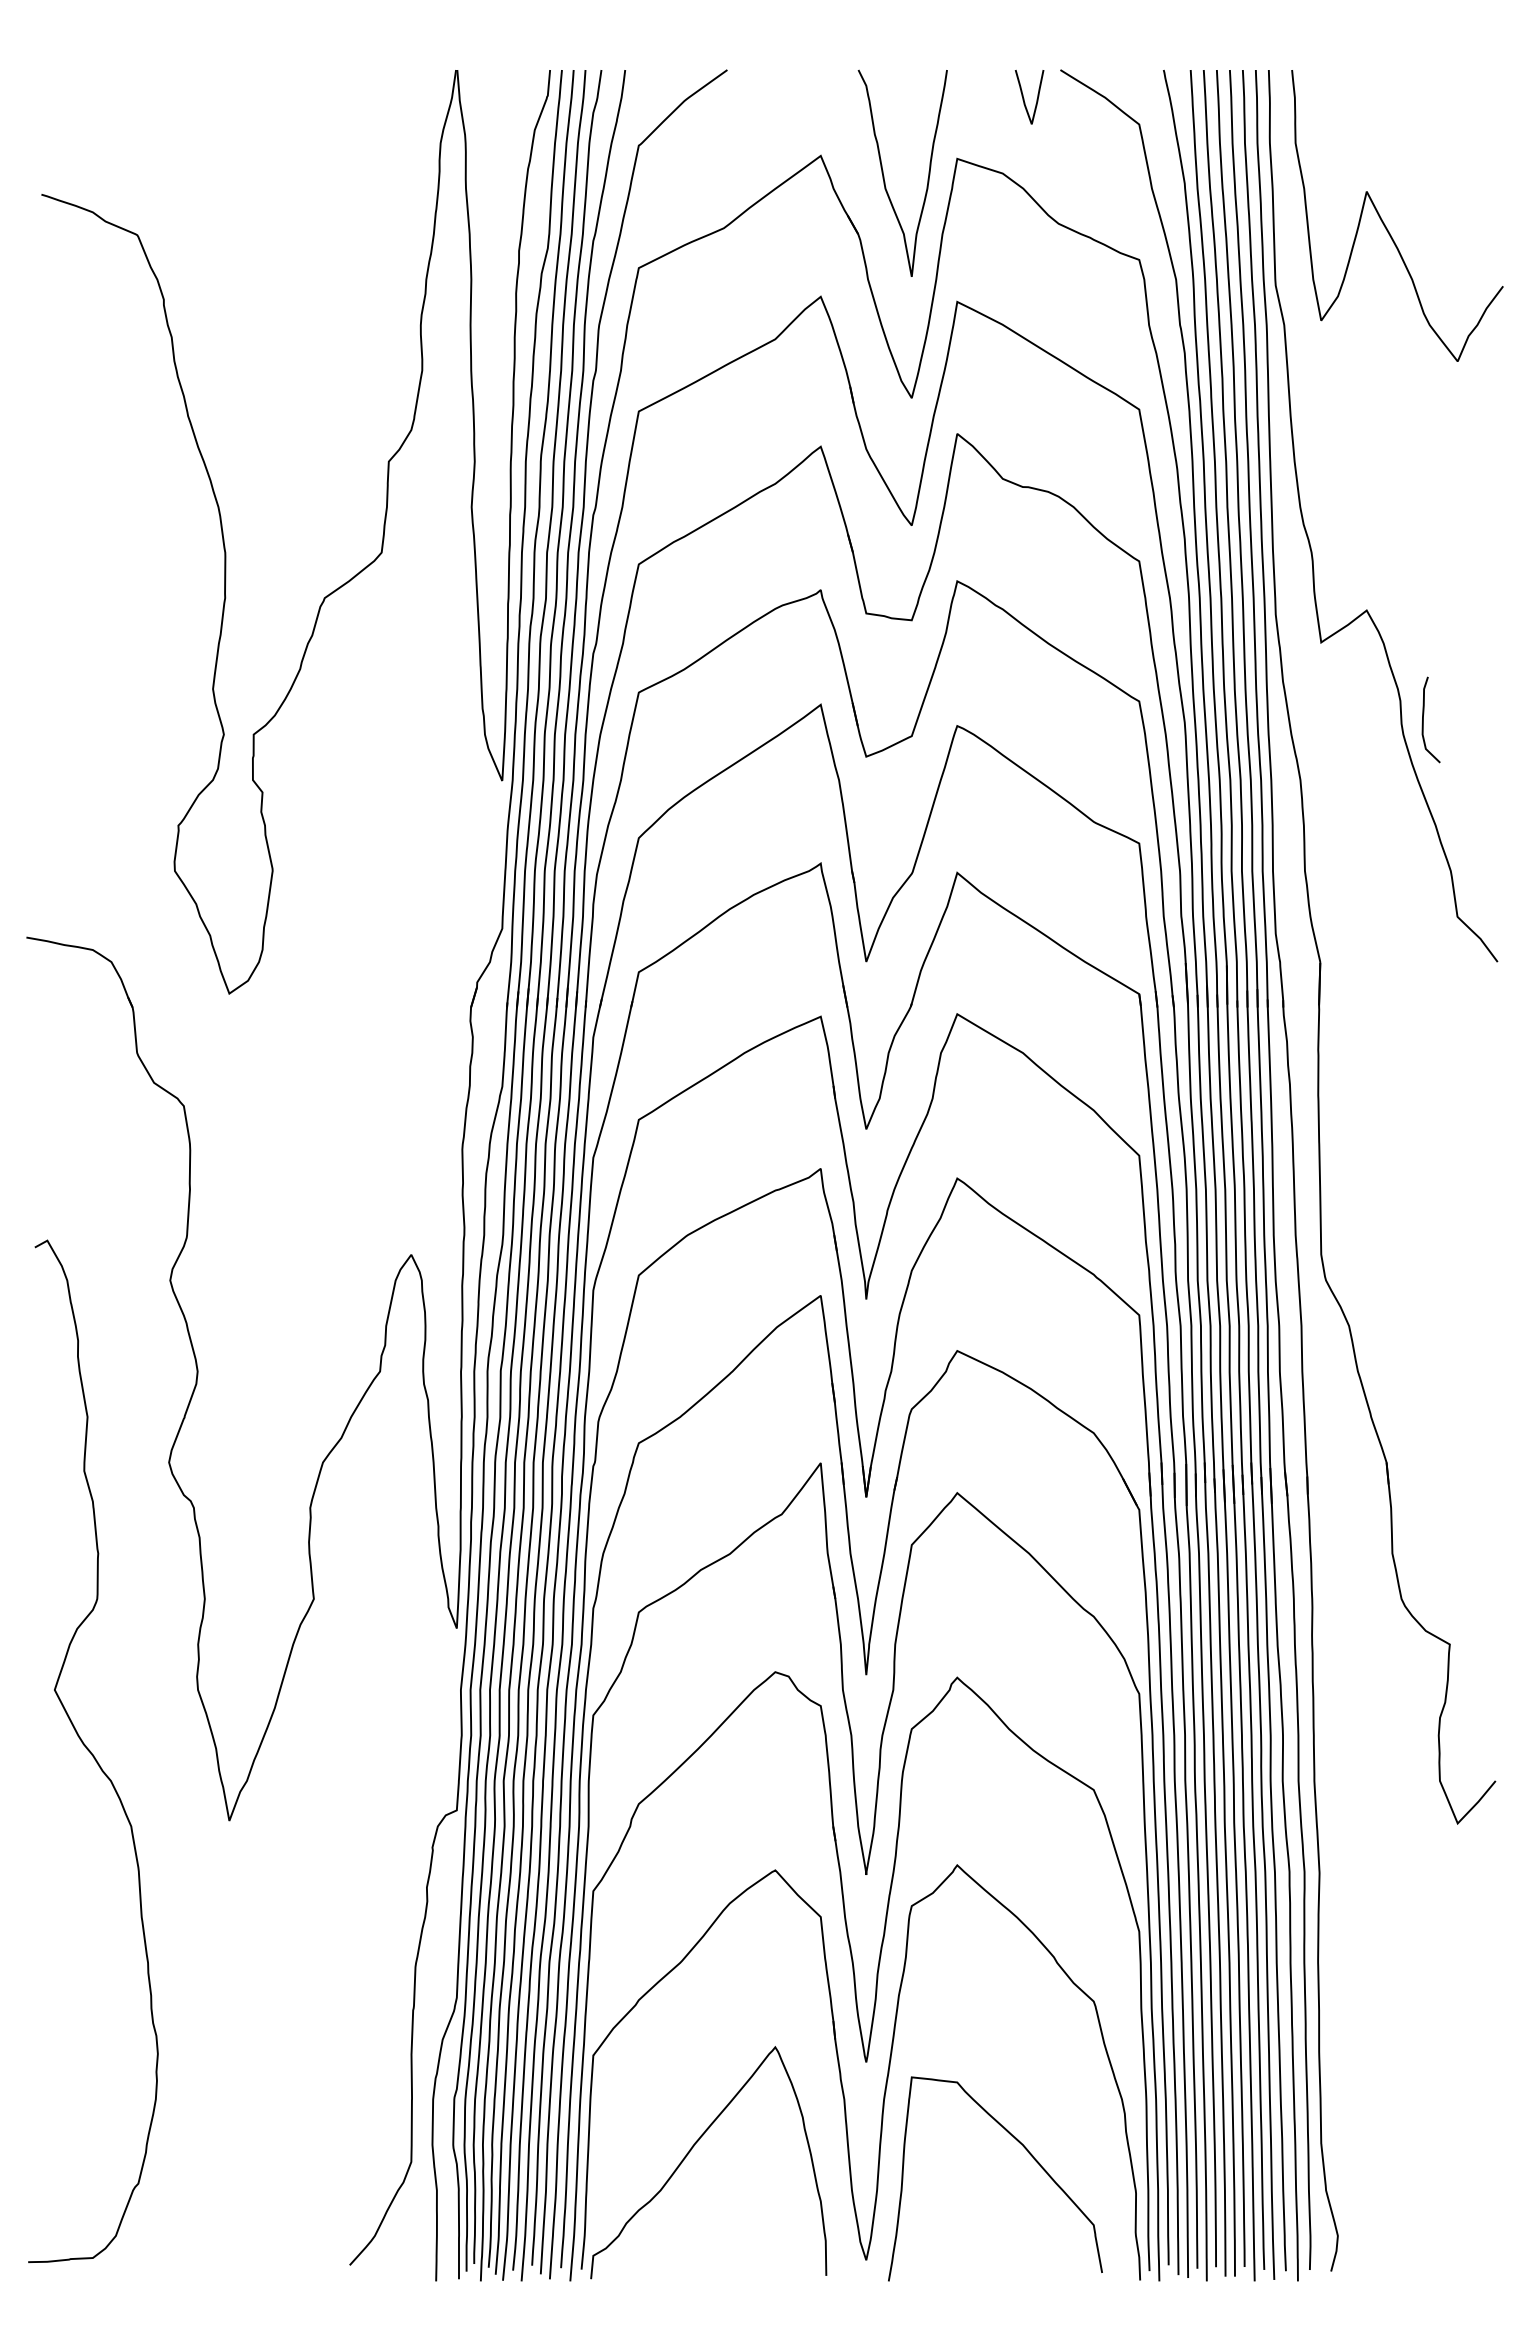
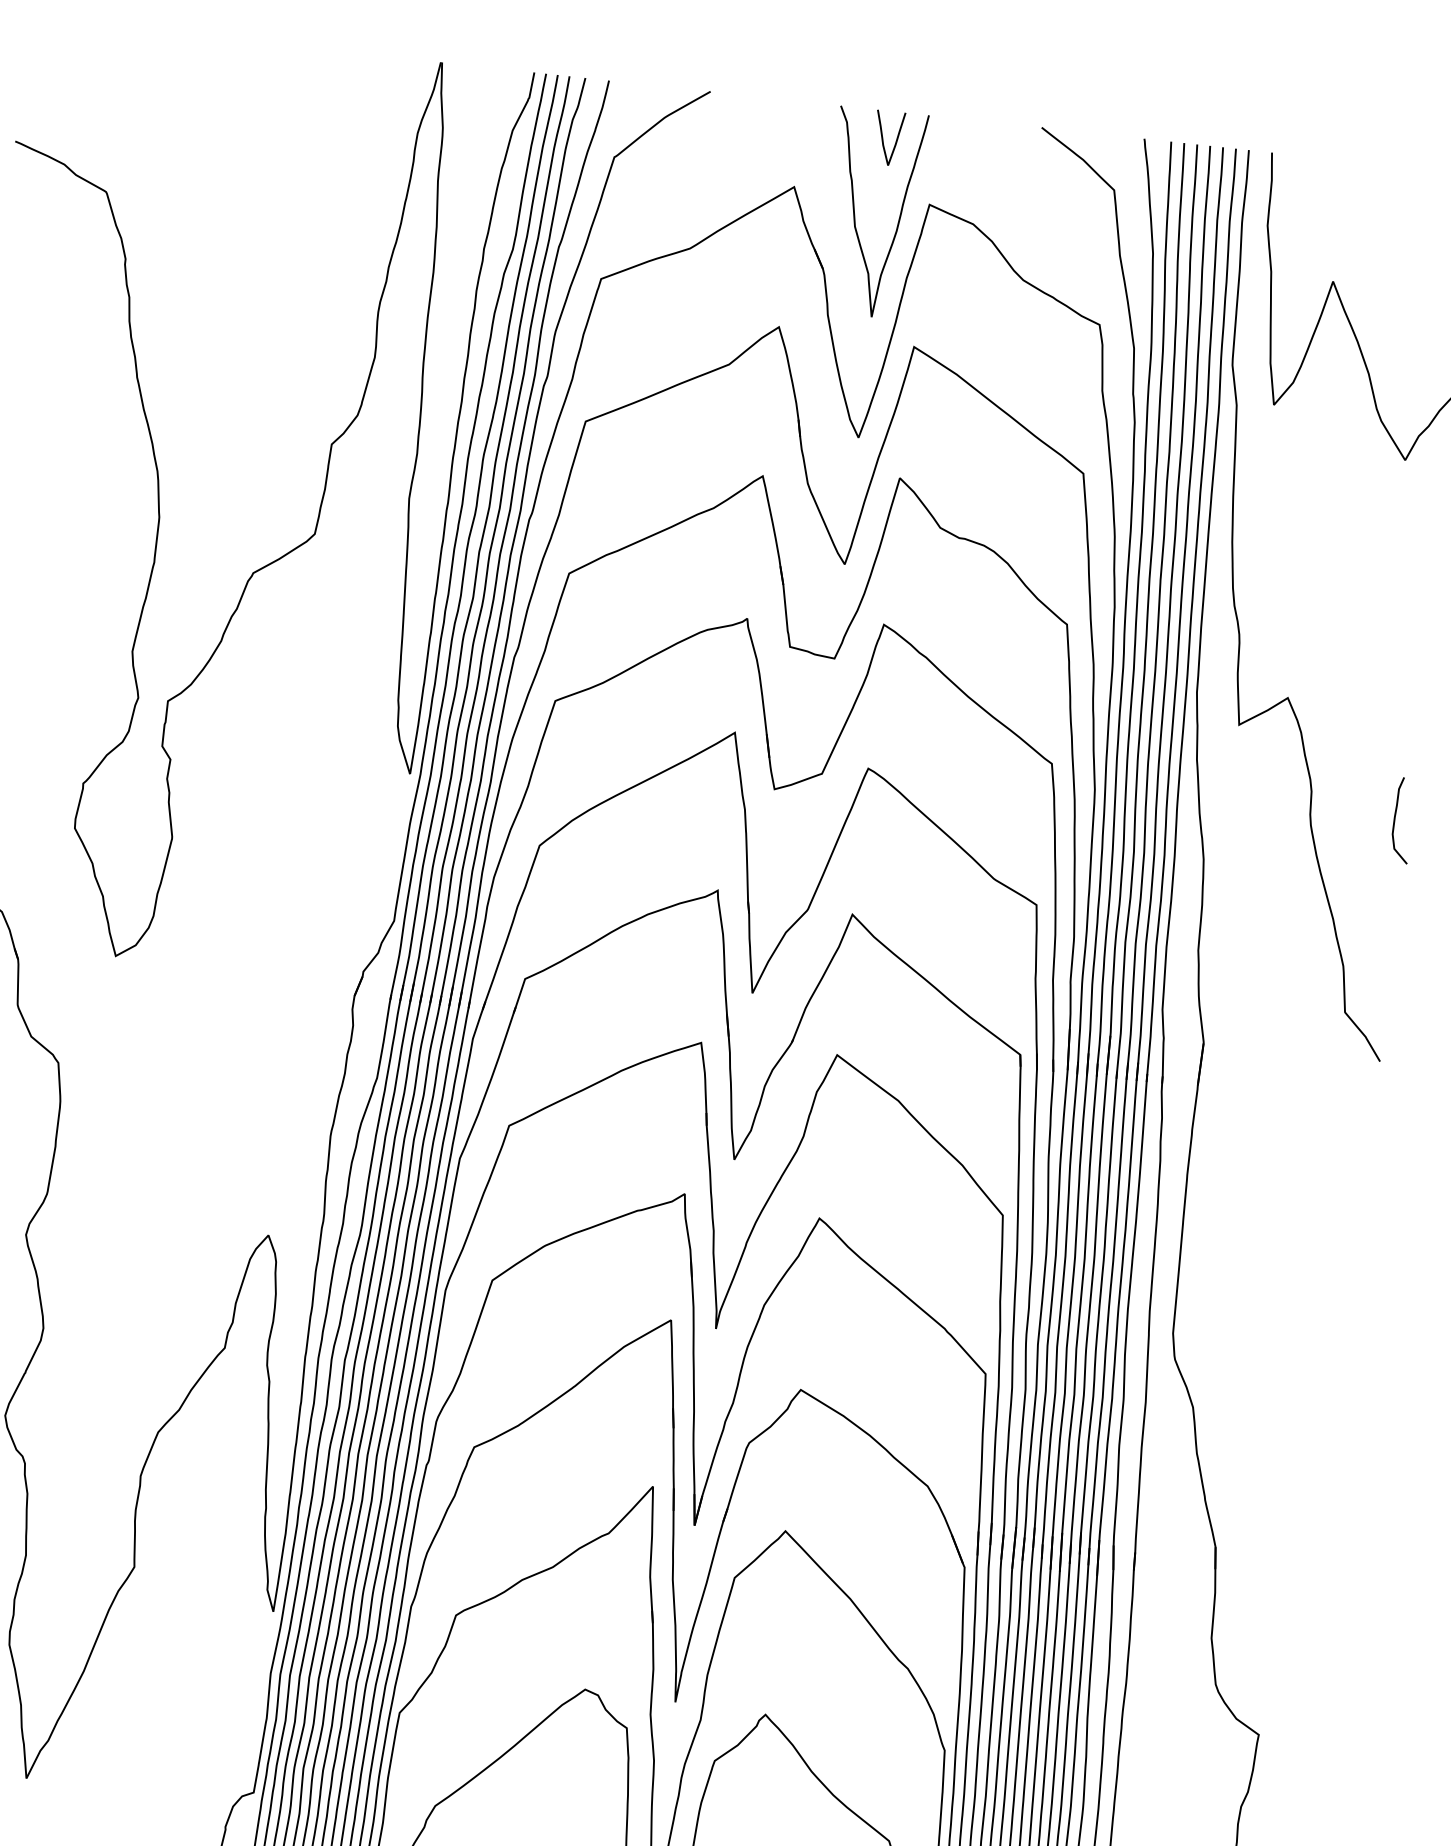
curve: (1024, 98) -> (883, 139), moved
curve: (1423, 719) -> (1395, 819), moved

